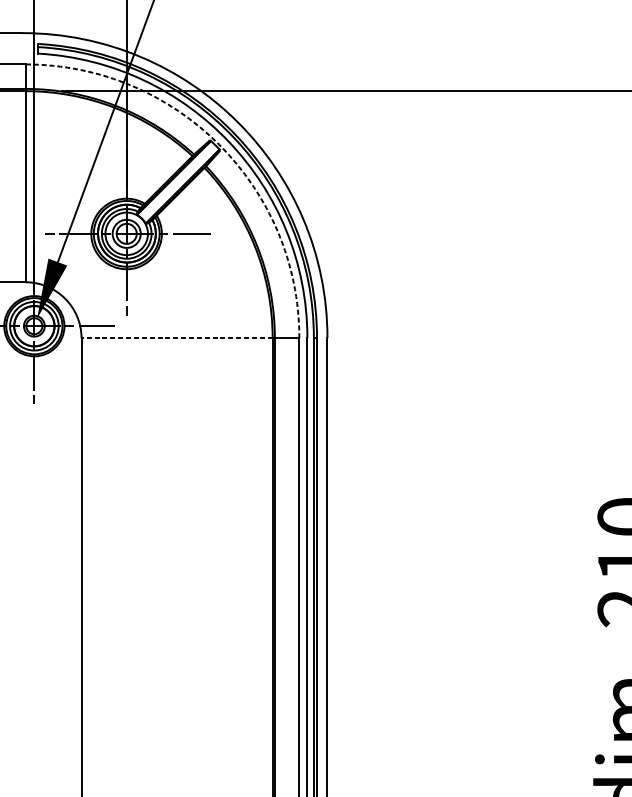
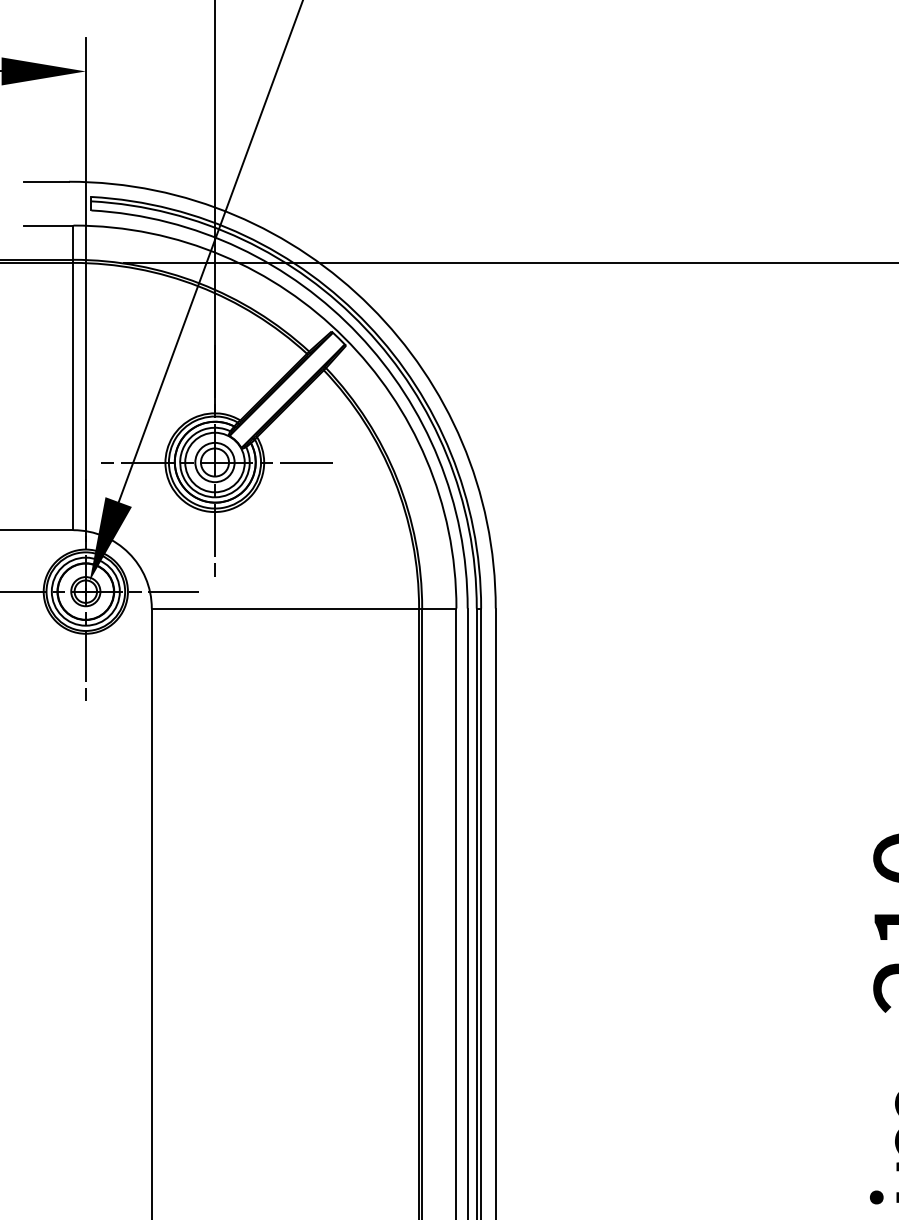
arc: (219, 144) -> (344, 337), dashed -> solid
line: (177, 338) -> (285, 608), dashed -> solid

